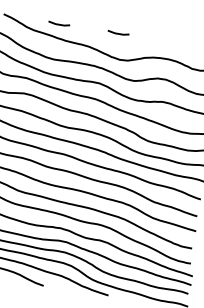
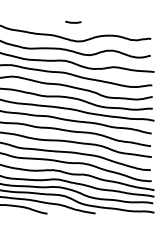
line: (58, 22) -> (28, 21), removed

